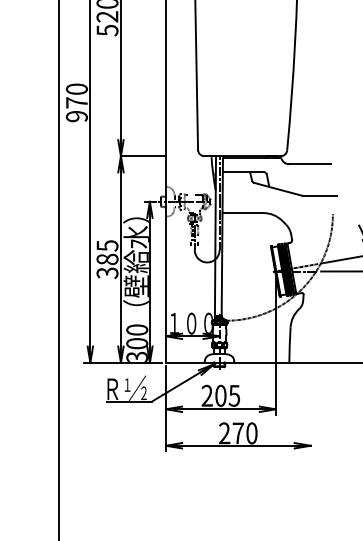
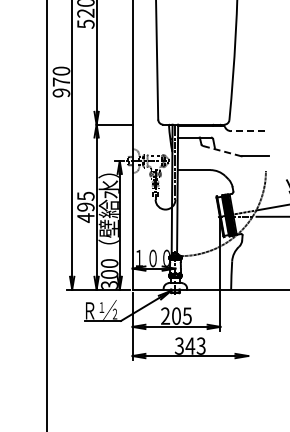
line: (309, 164) -> (247, 131), solid -> dashed
line: (278, 189) -> (222, 151), solid -> dashed
text: (107, 266) -> (85, 212), 385 -> 495
text: (237, 432) -> (189, 345), 270 -> 343

